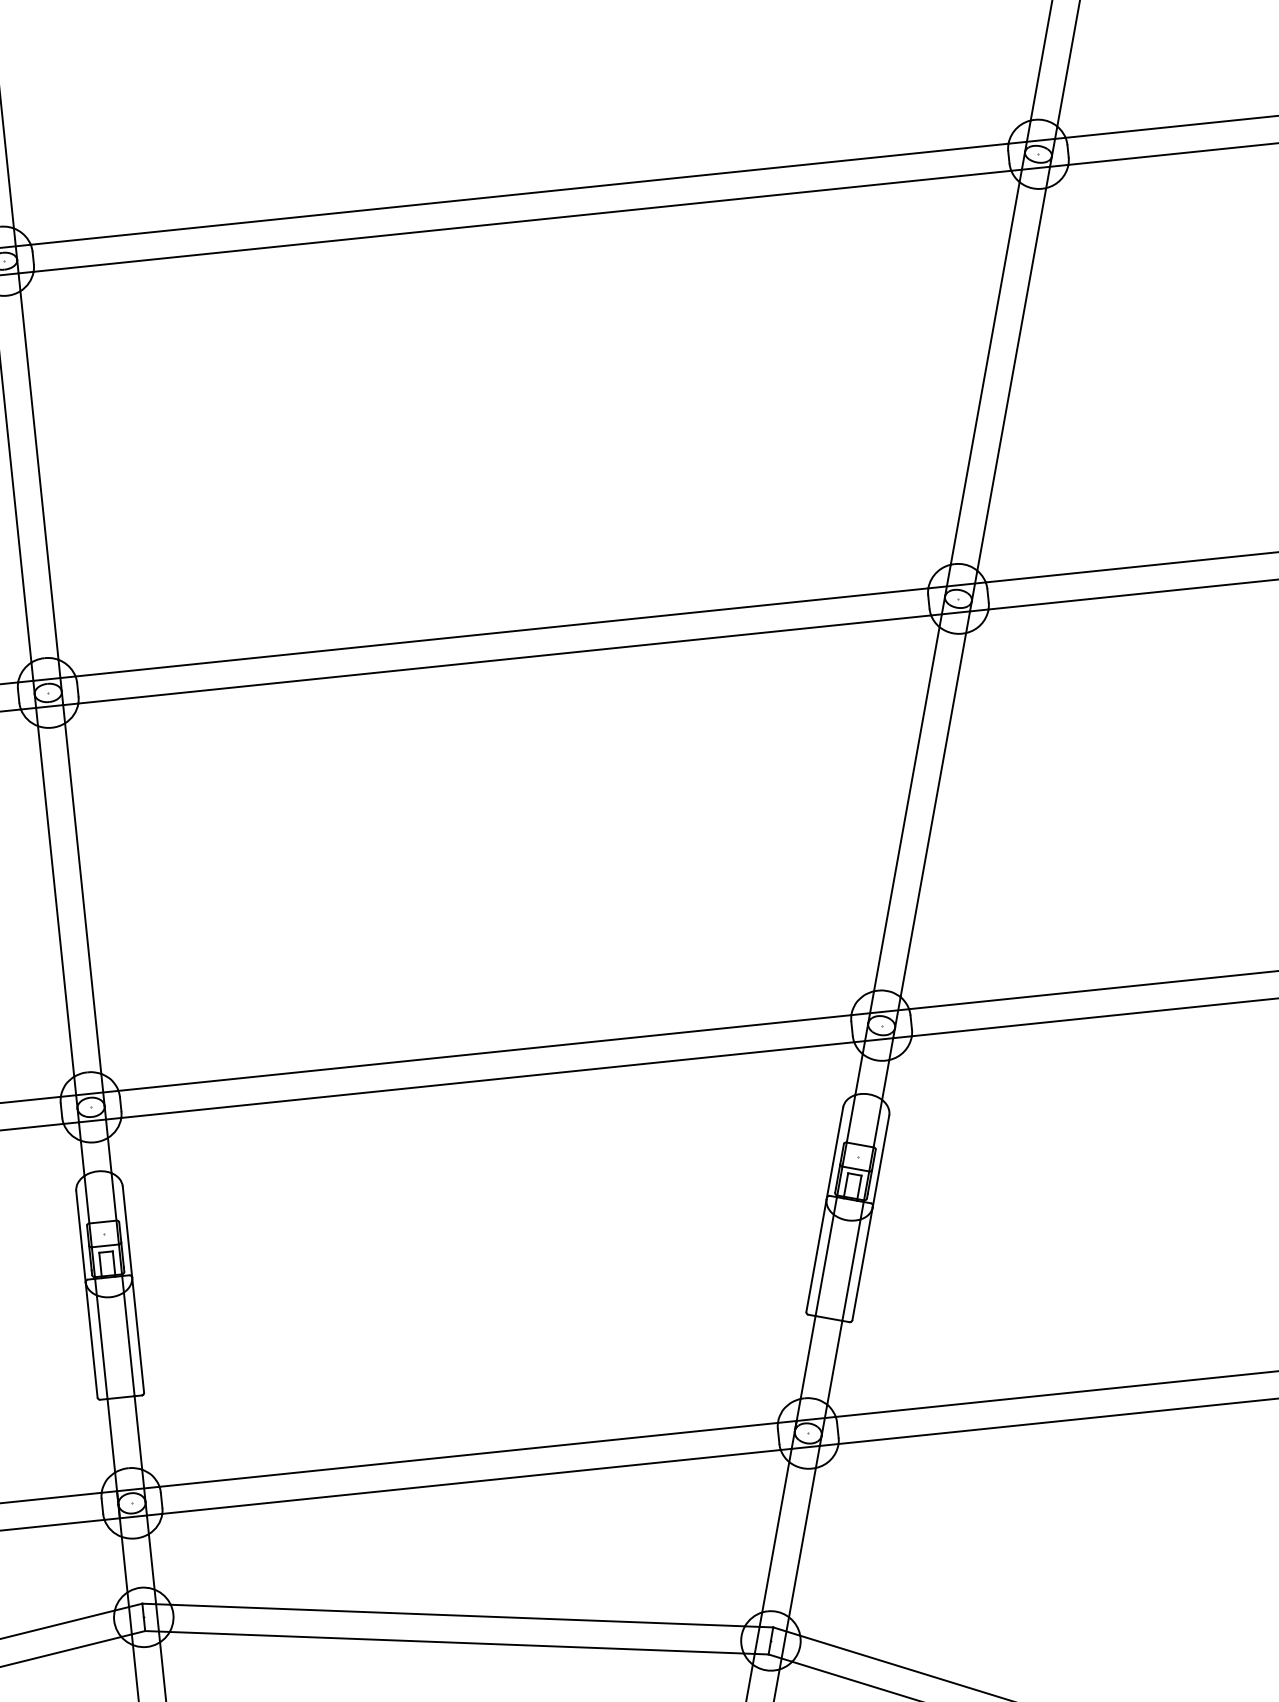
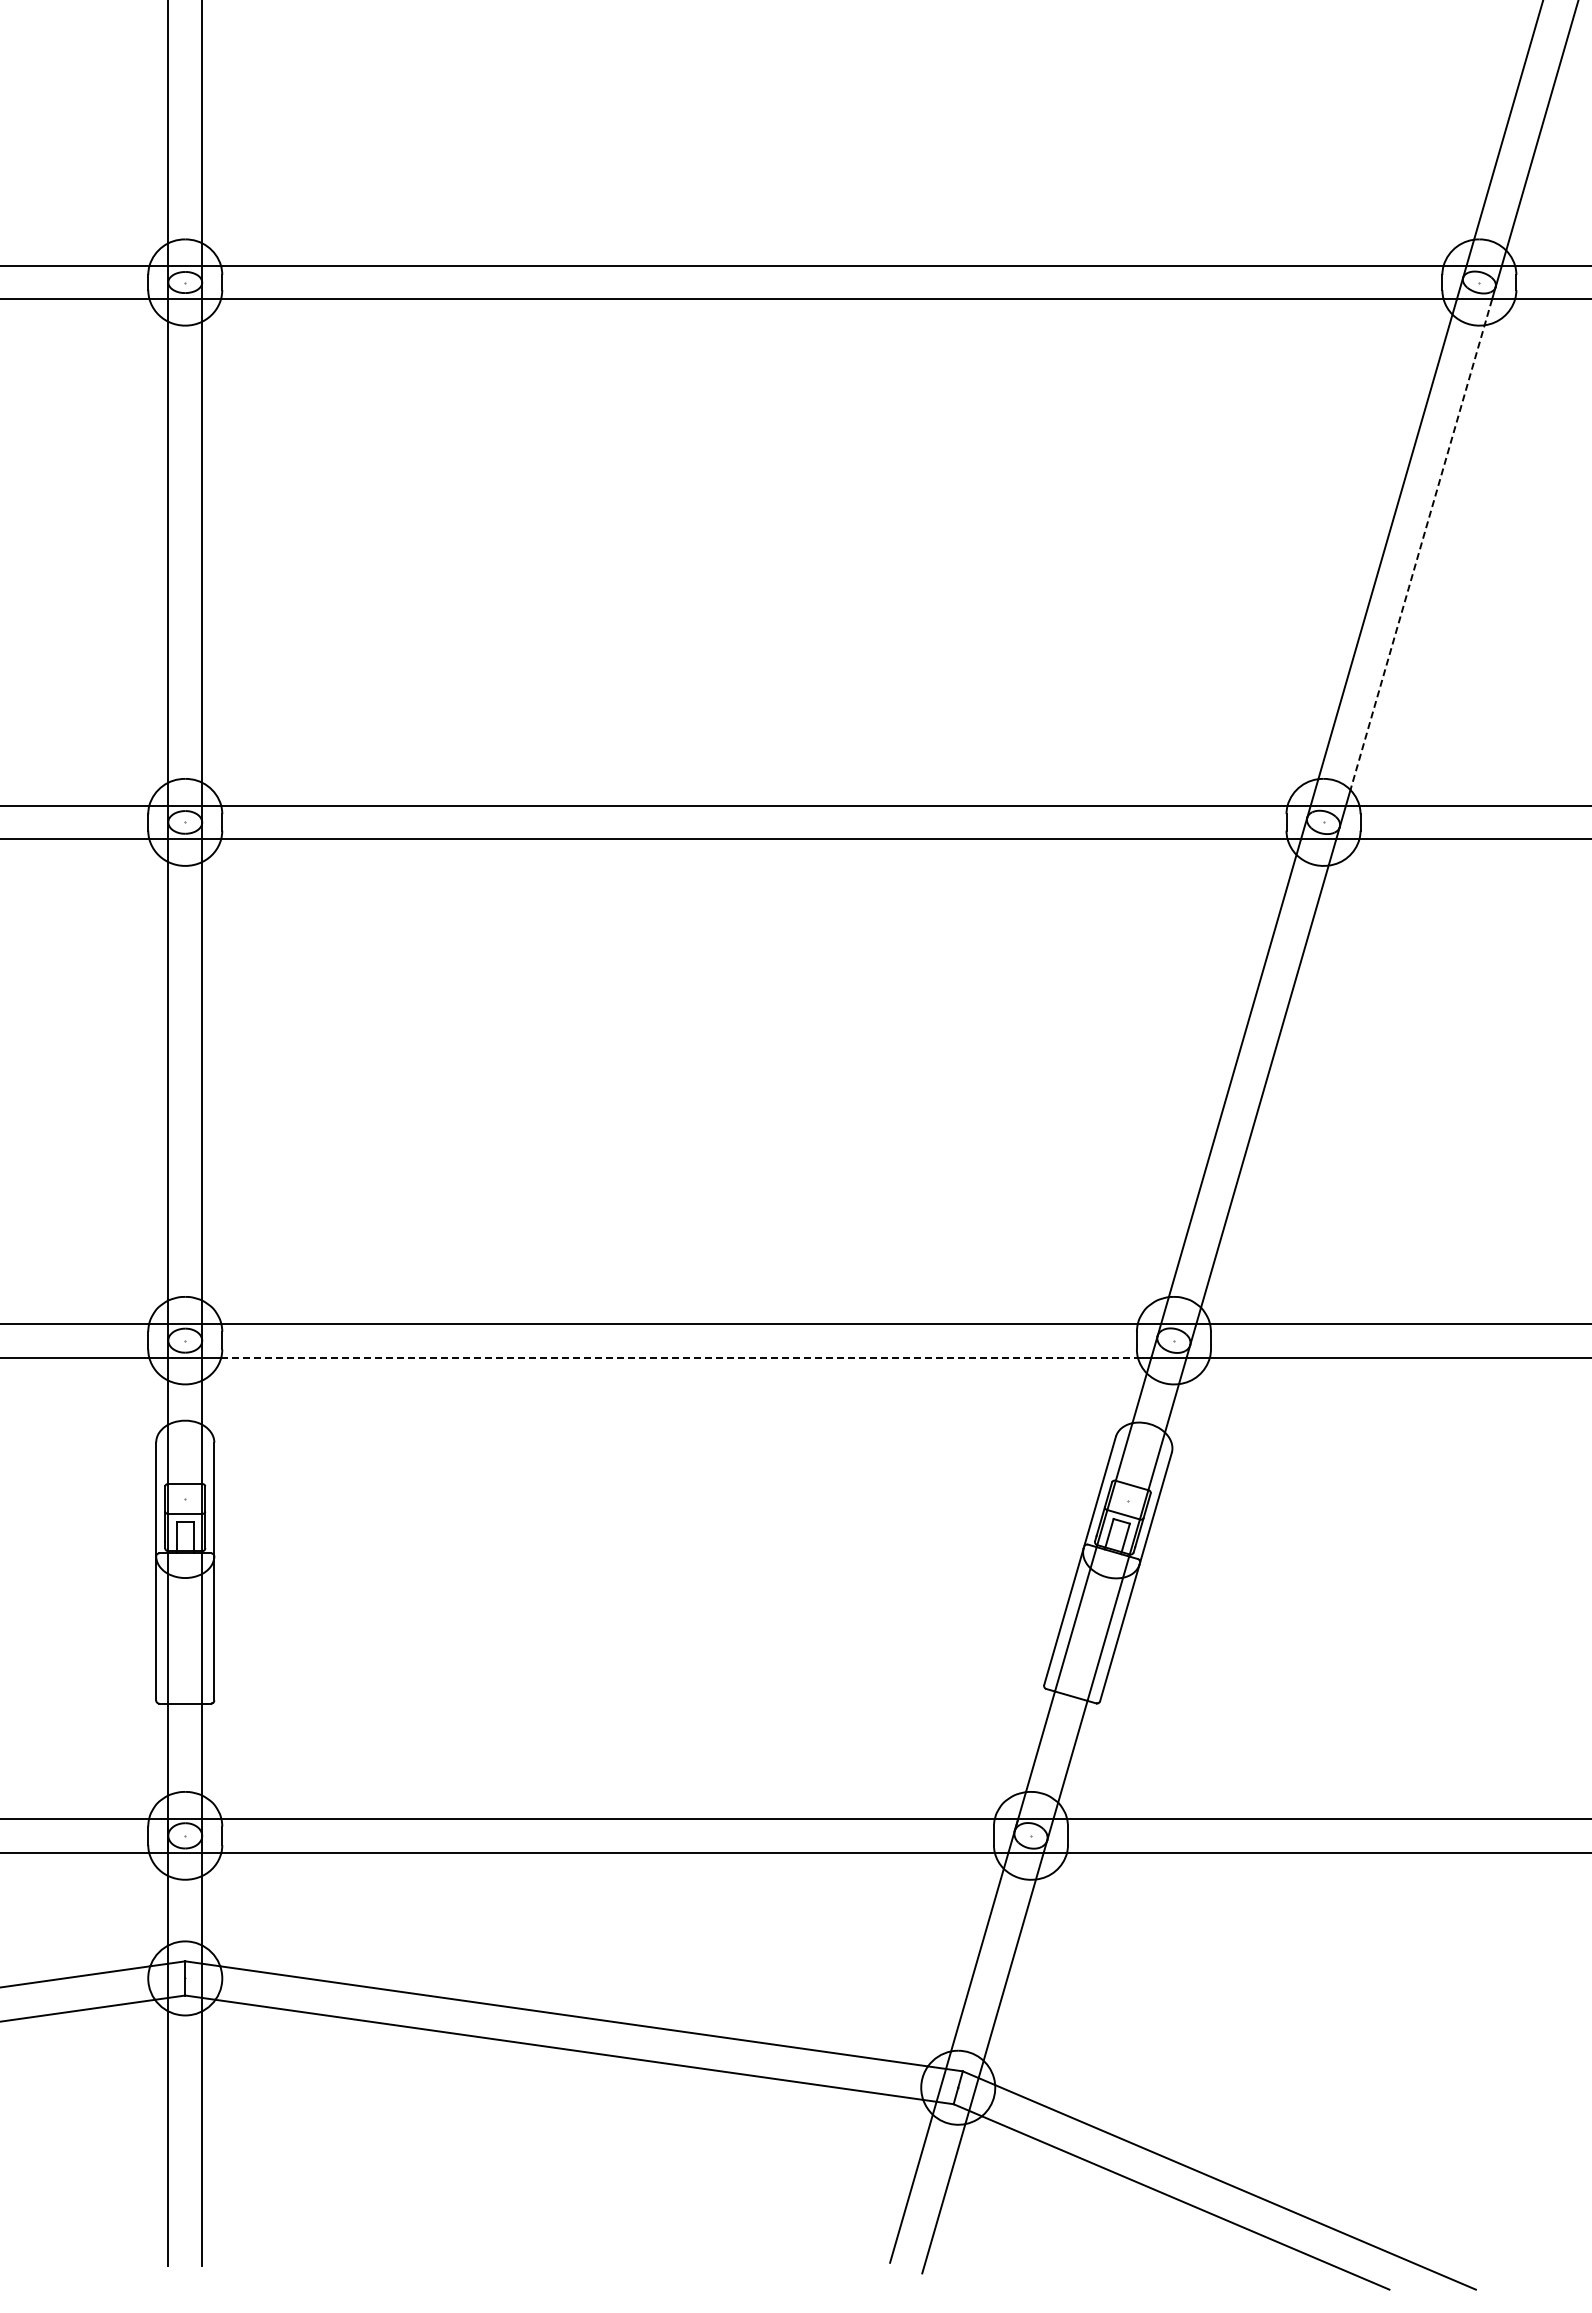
line: (1013, 369) -> (1421, 545), solid -> dashed
line: (488, 1079) -> (680, 1357), solid -> dashed

